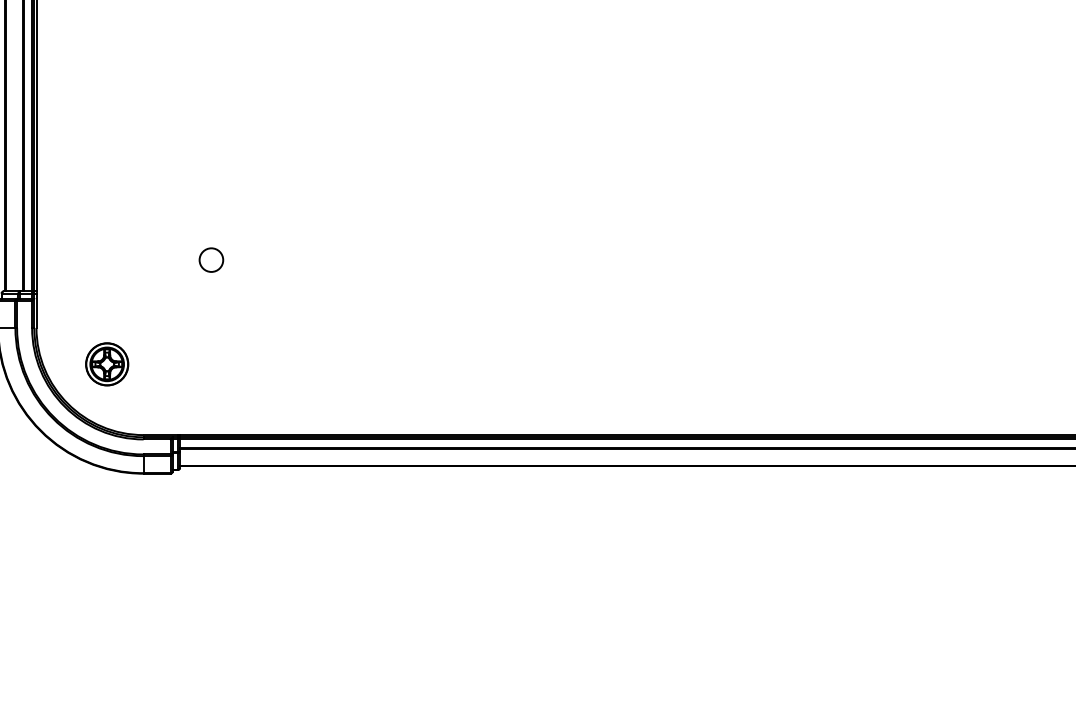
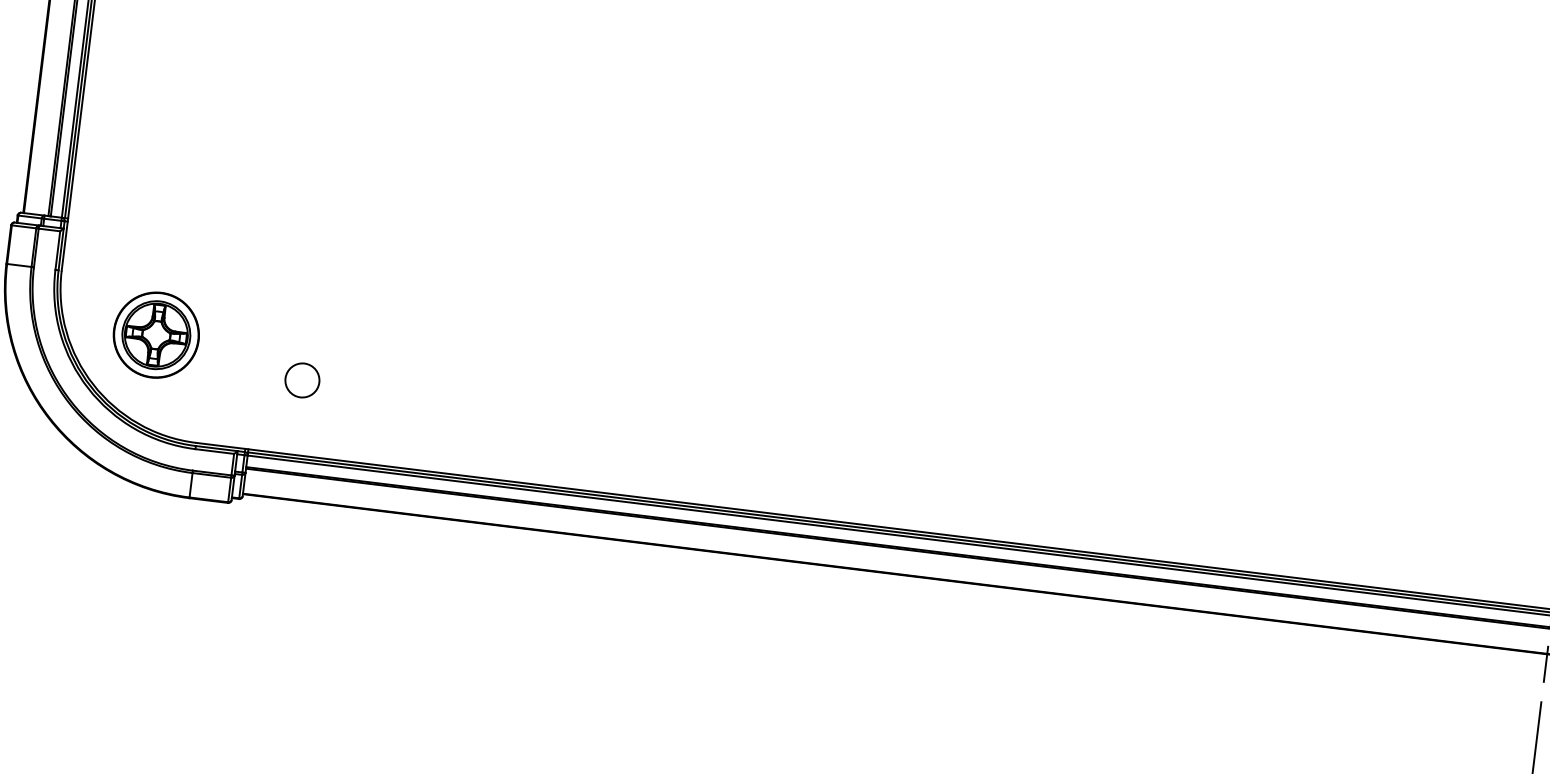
circle: (211, 259) -> (302, 379), moved
part: (107, 364) -> (156, 335), size x1.4

